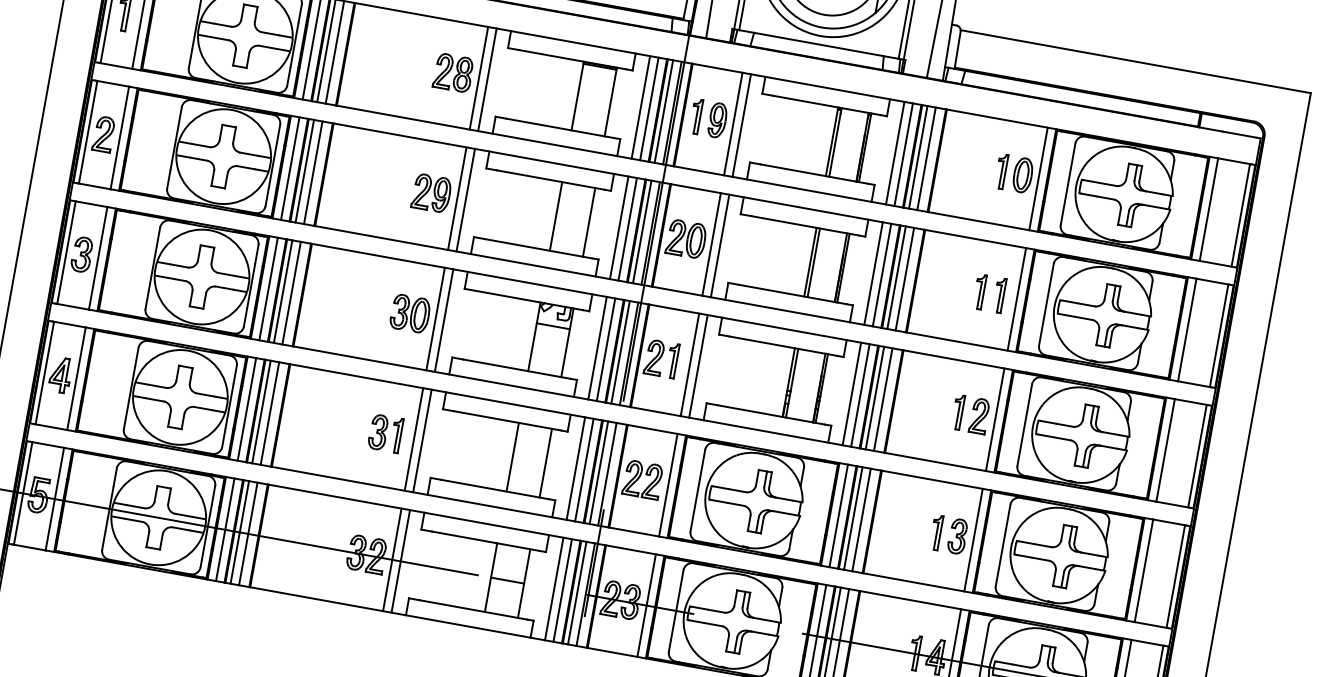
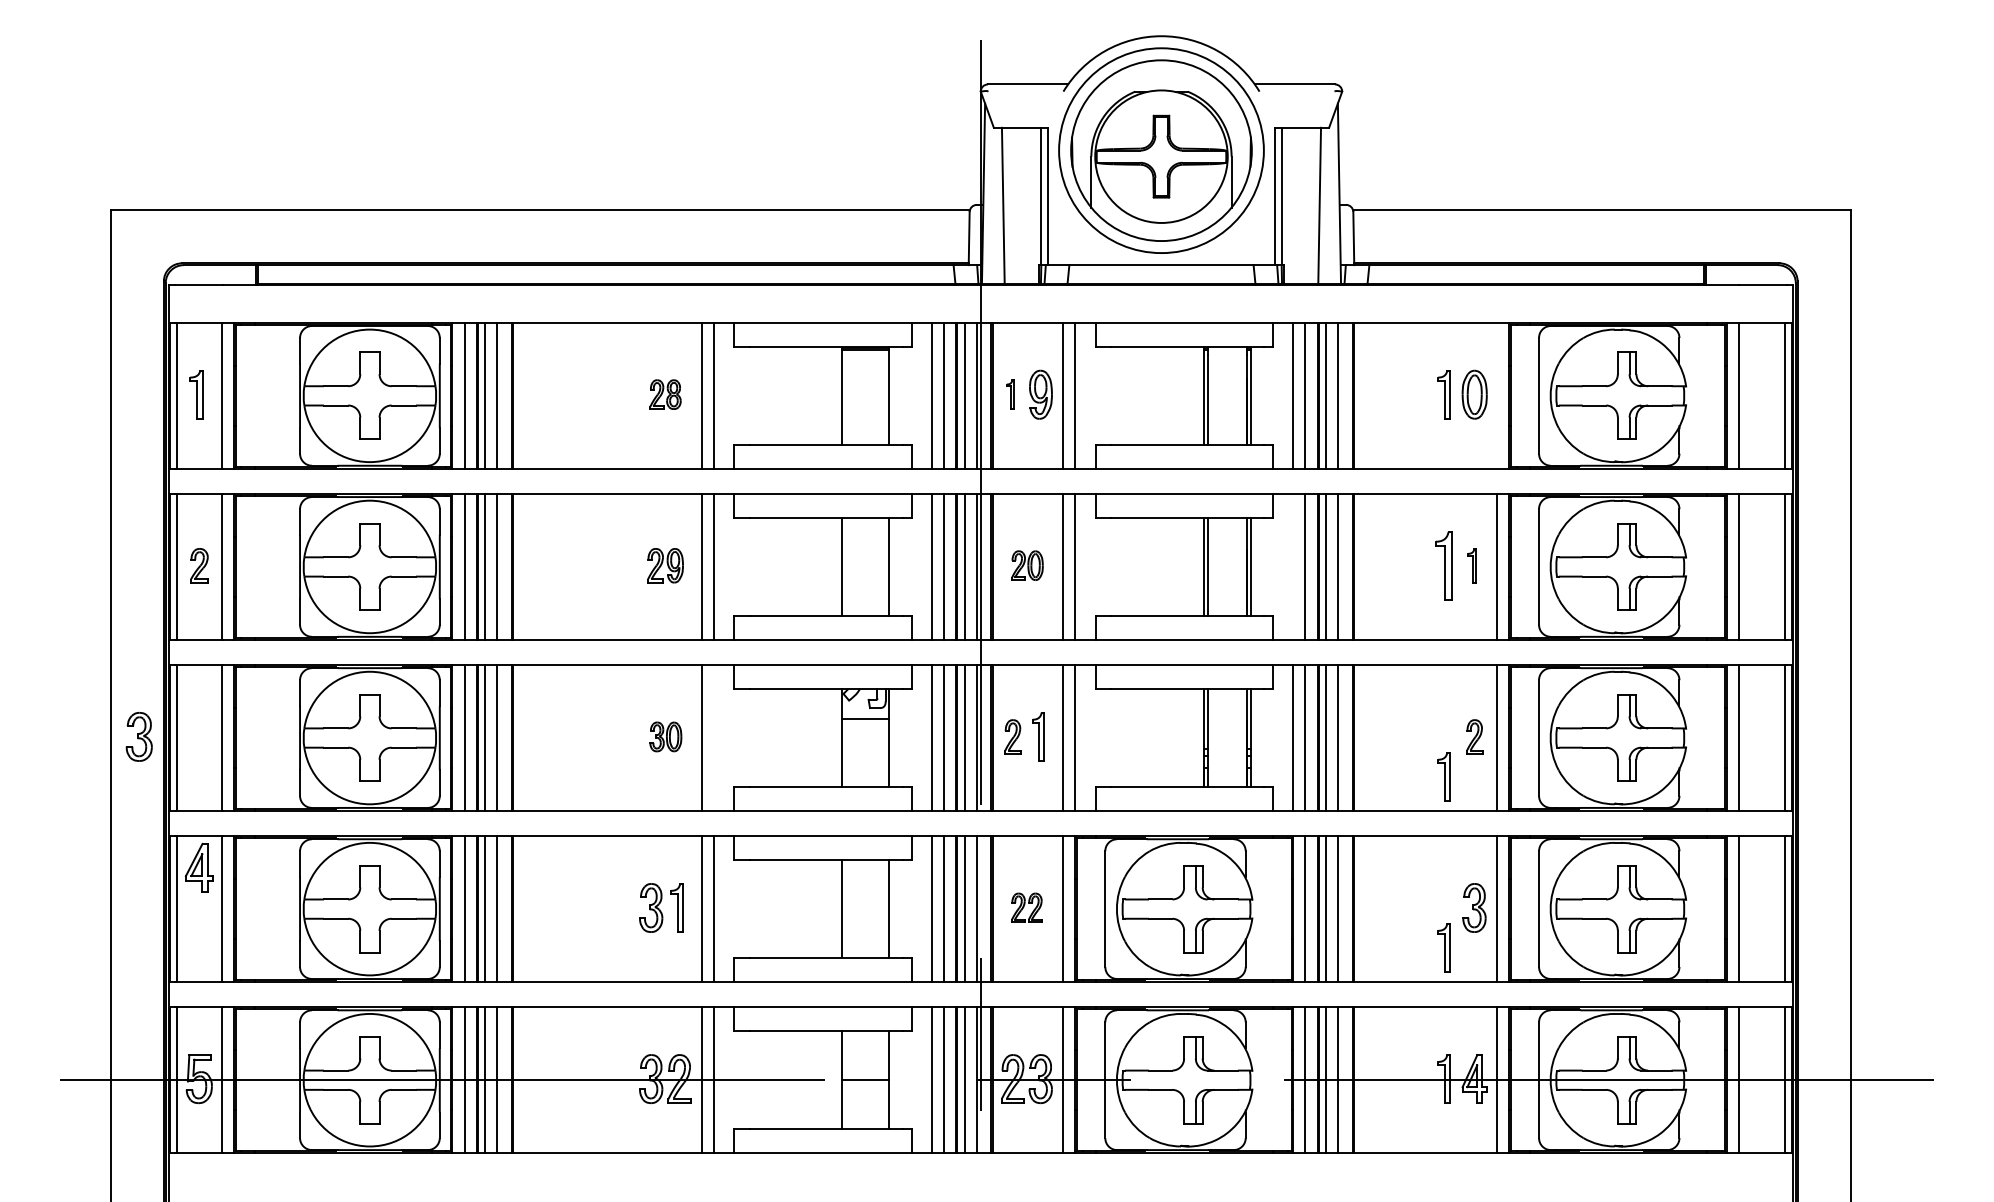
part: (453, 72) -> (665, 394), size x0.6
part: (696, 116) -> (1010, 394), size x0.6
part: (103, 134) -> (199, 565), size x0.7
line: (1038, 178) -> (1497, 395), removed
part: (431, 193) -> (665, 565), size x0.7
part: (686, 238) -> (1027, 565), size x0.6
part: (81, 254) -> (138, 736), moved
line: (873, 273) -> (1293, 566), removed
part: (979, 291) -> (1443, 565), size x1.4
part: (999, 295) -> (1471, 565), size x0.7
part: (410, 313) -> (665, 736), size x0.6
line: (443, 320) -> (713, 737), removed
part: (654, 357) -> (1012, 736), size x0.7
part: (60, 374) -> (199, 867), moved
part: (957, 411) -> (1443, 776), moved
part: (979, 415) -> (1474, 736), size x0.7
part: (642, 479) -> (1026, 907), size x0.6
part: (936, 532) -> (1443, 947), moved

